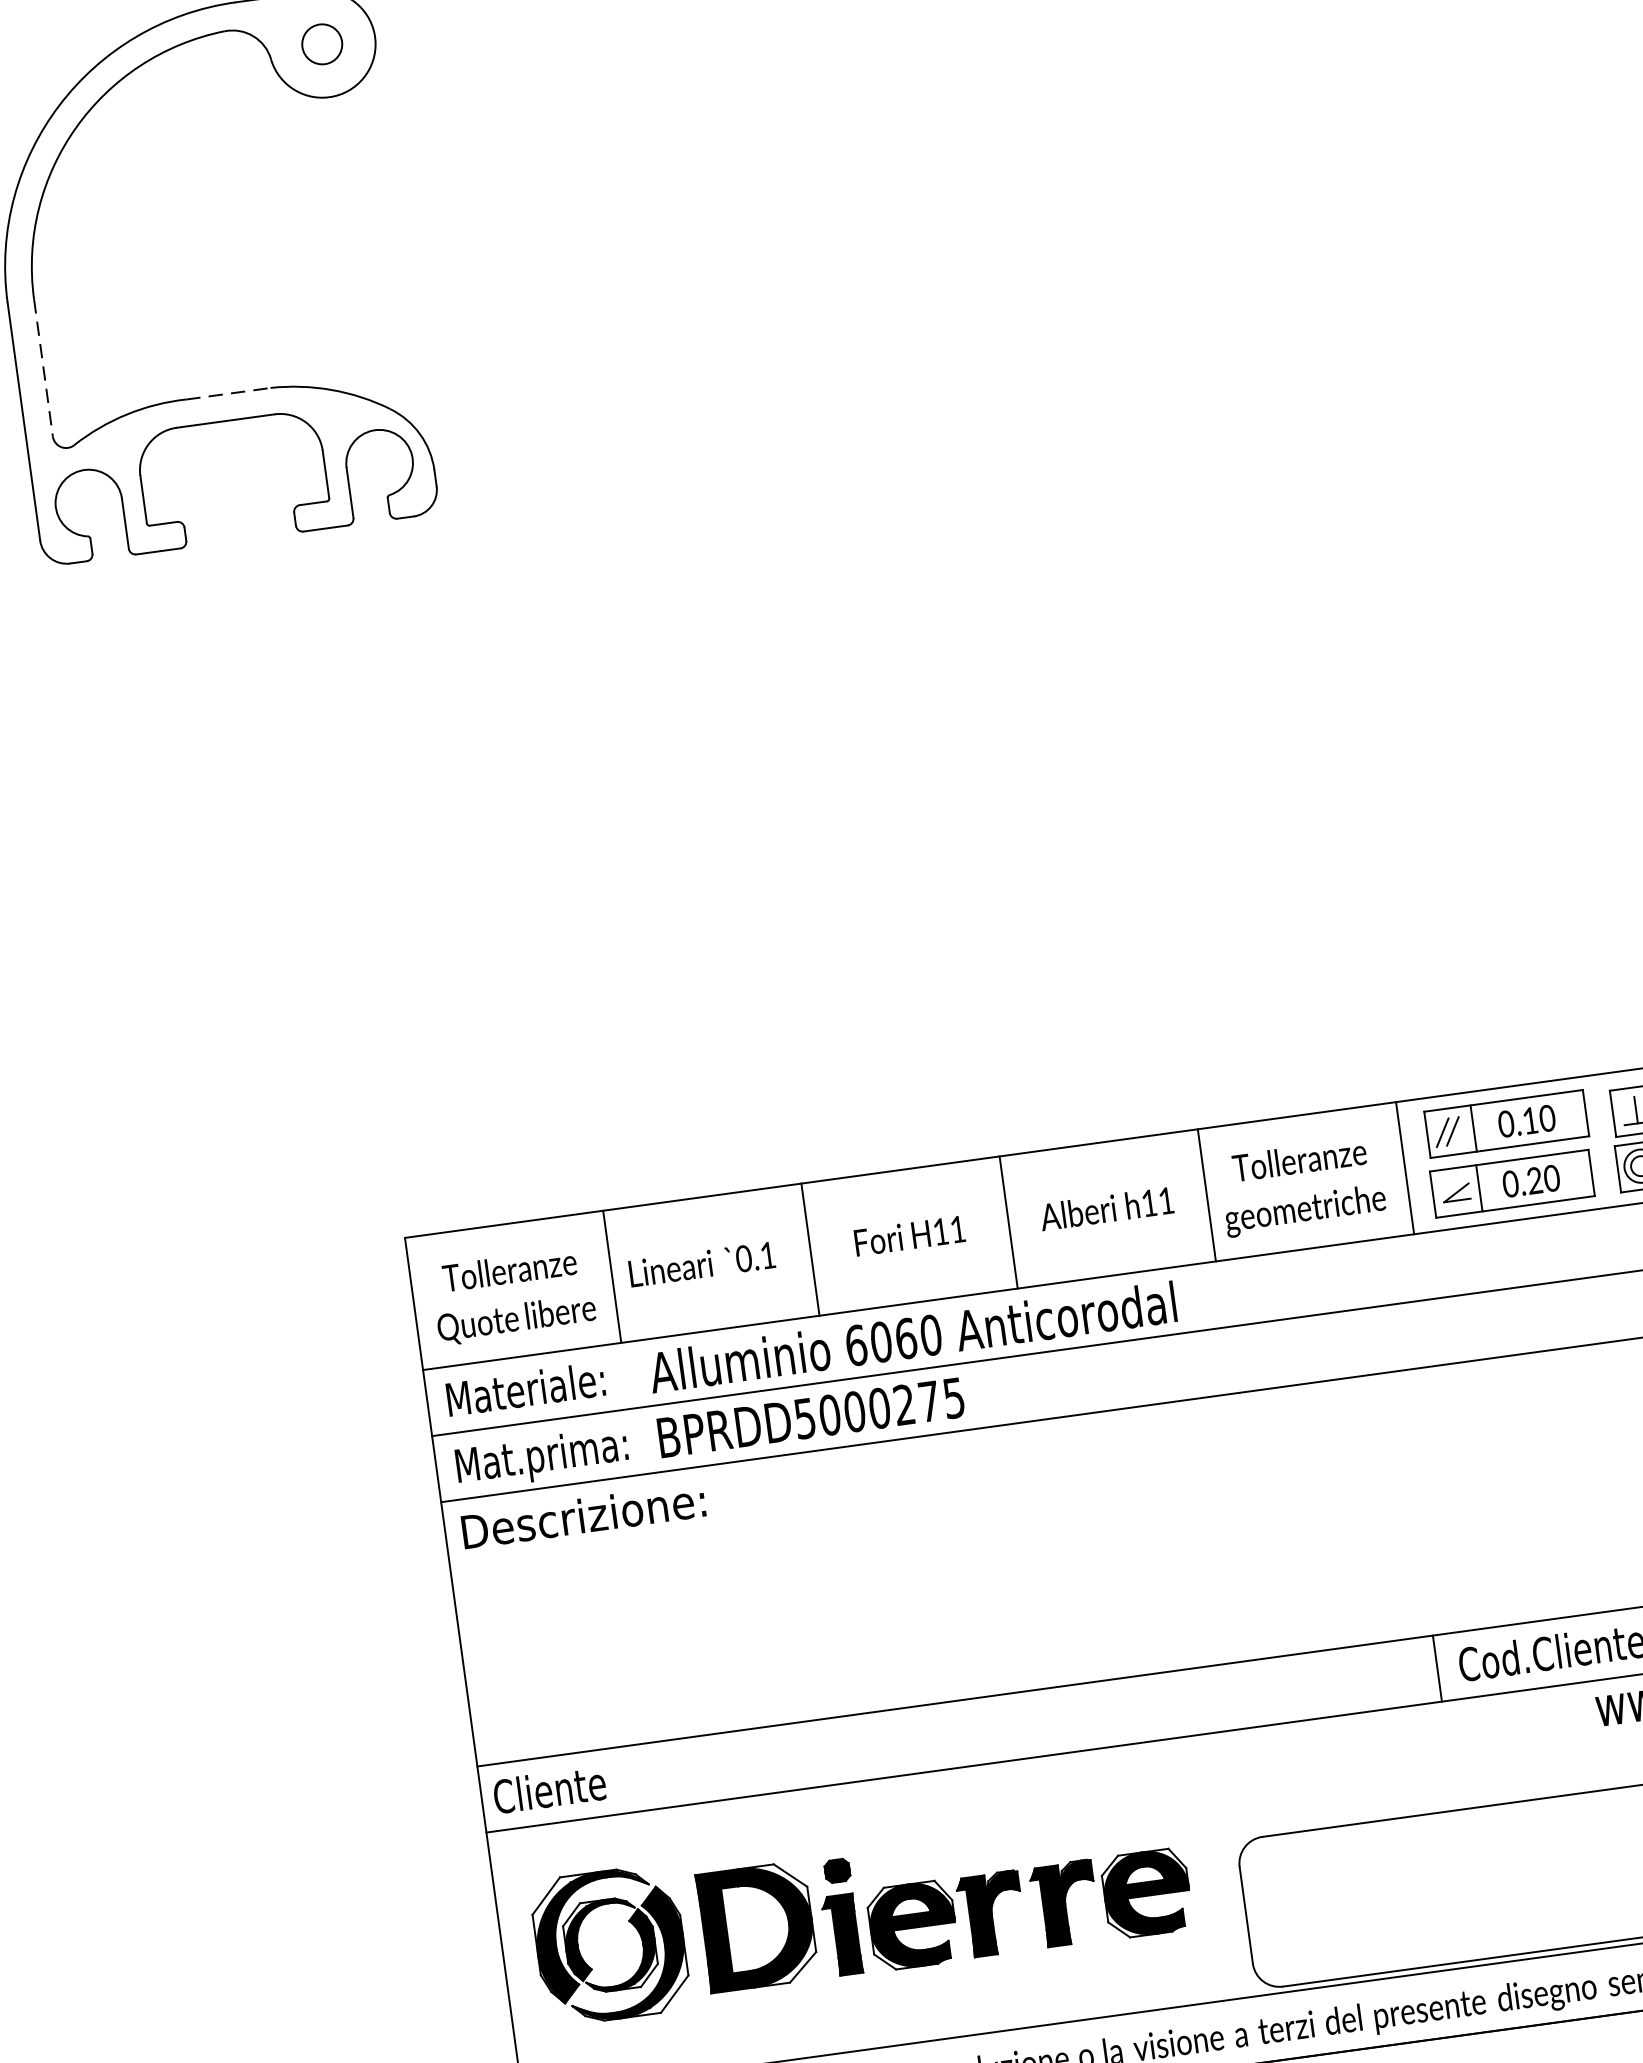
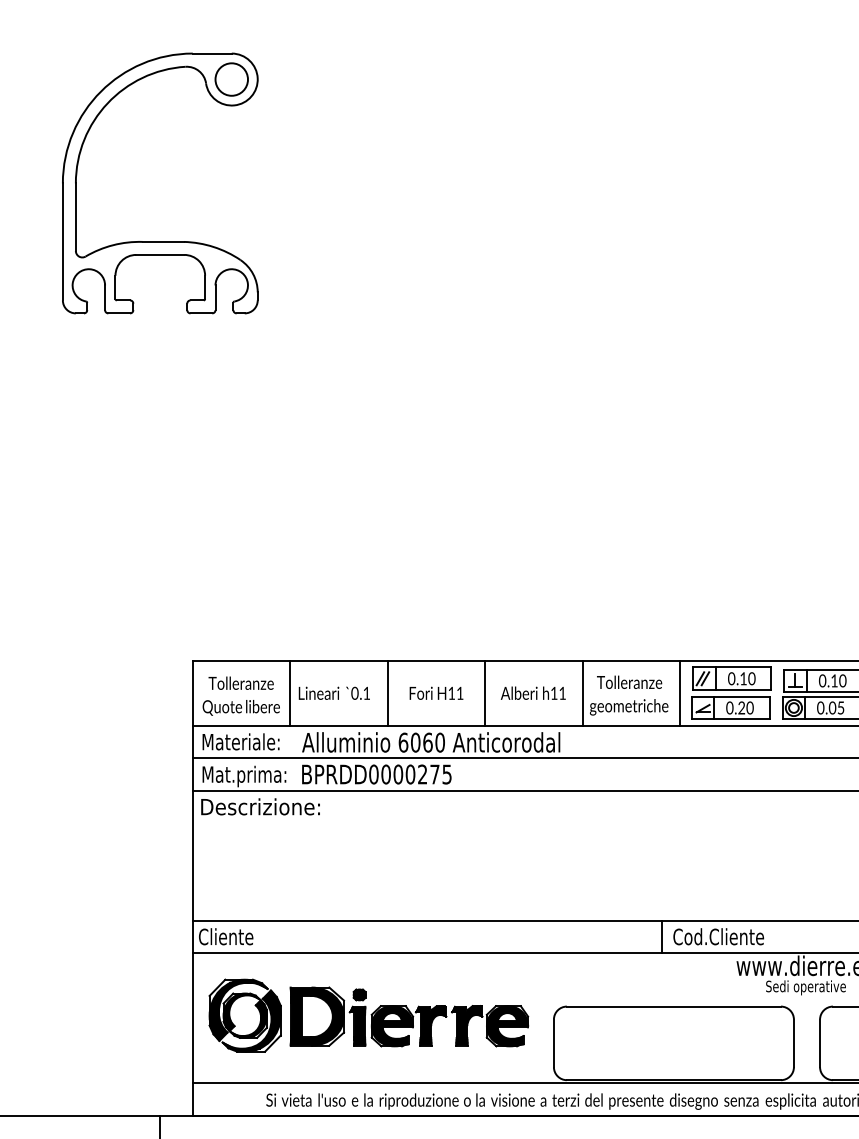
circle: (321, 44) -> (231, 79), size x1.67
line: (42, 368) -> (75, 217), dashed -> solid
line: (228, 392) -> (163, 241), dashed -> solid
text: (804, 1418) -> (373, 774), BPRDD5000275 -> BPRDD0000275

